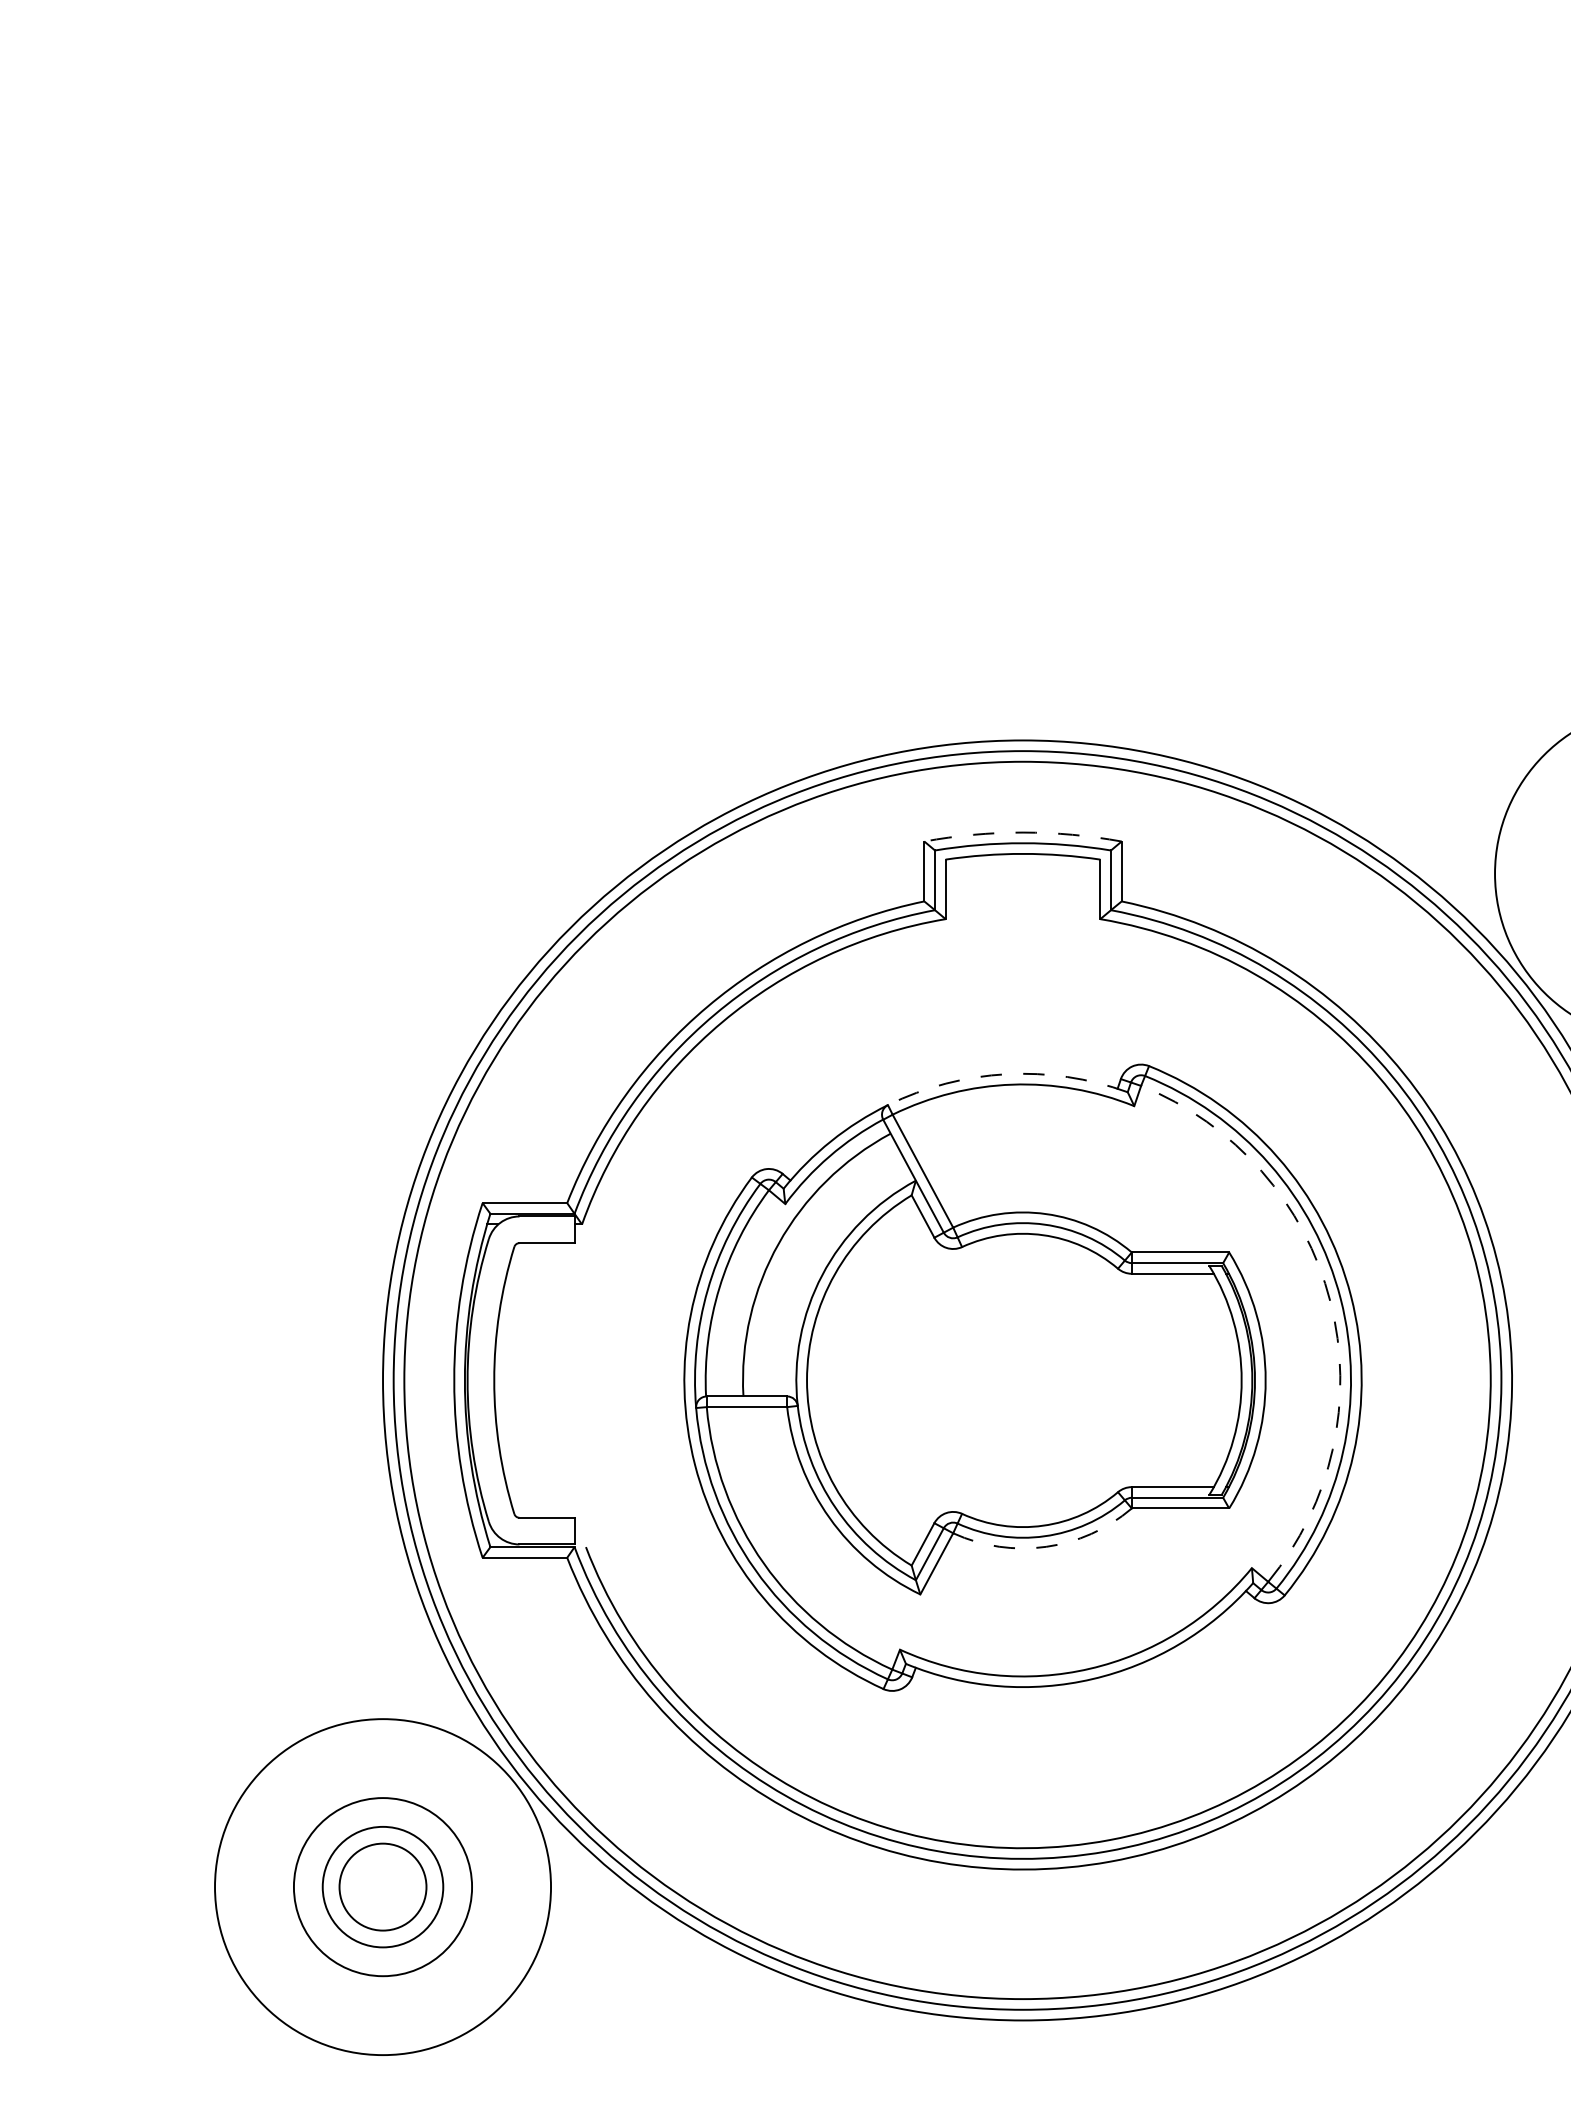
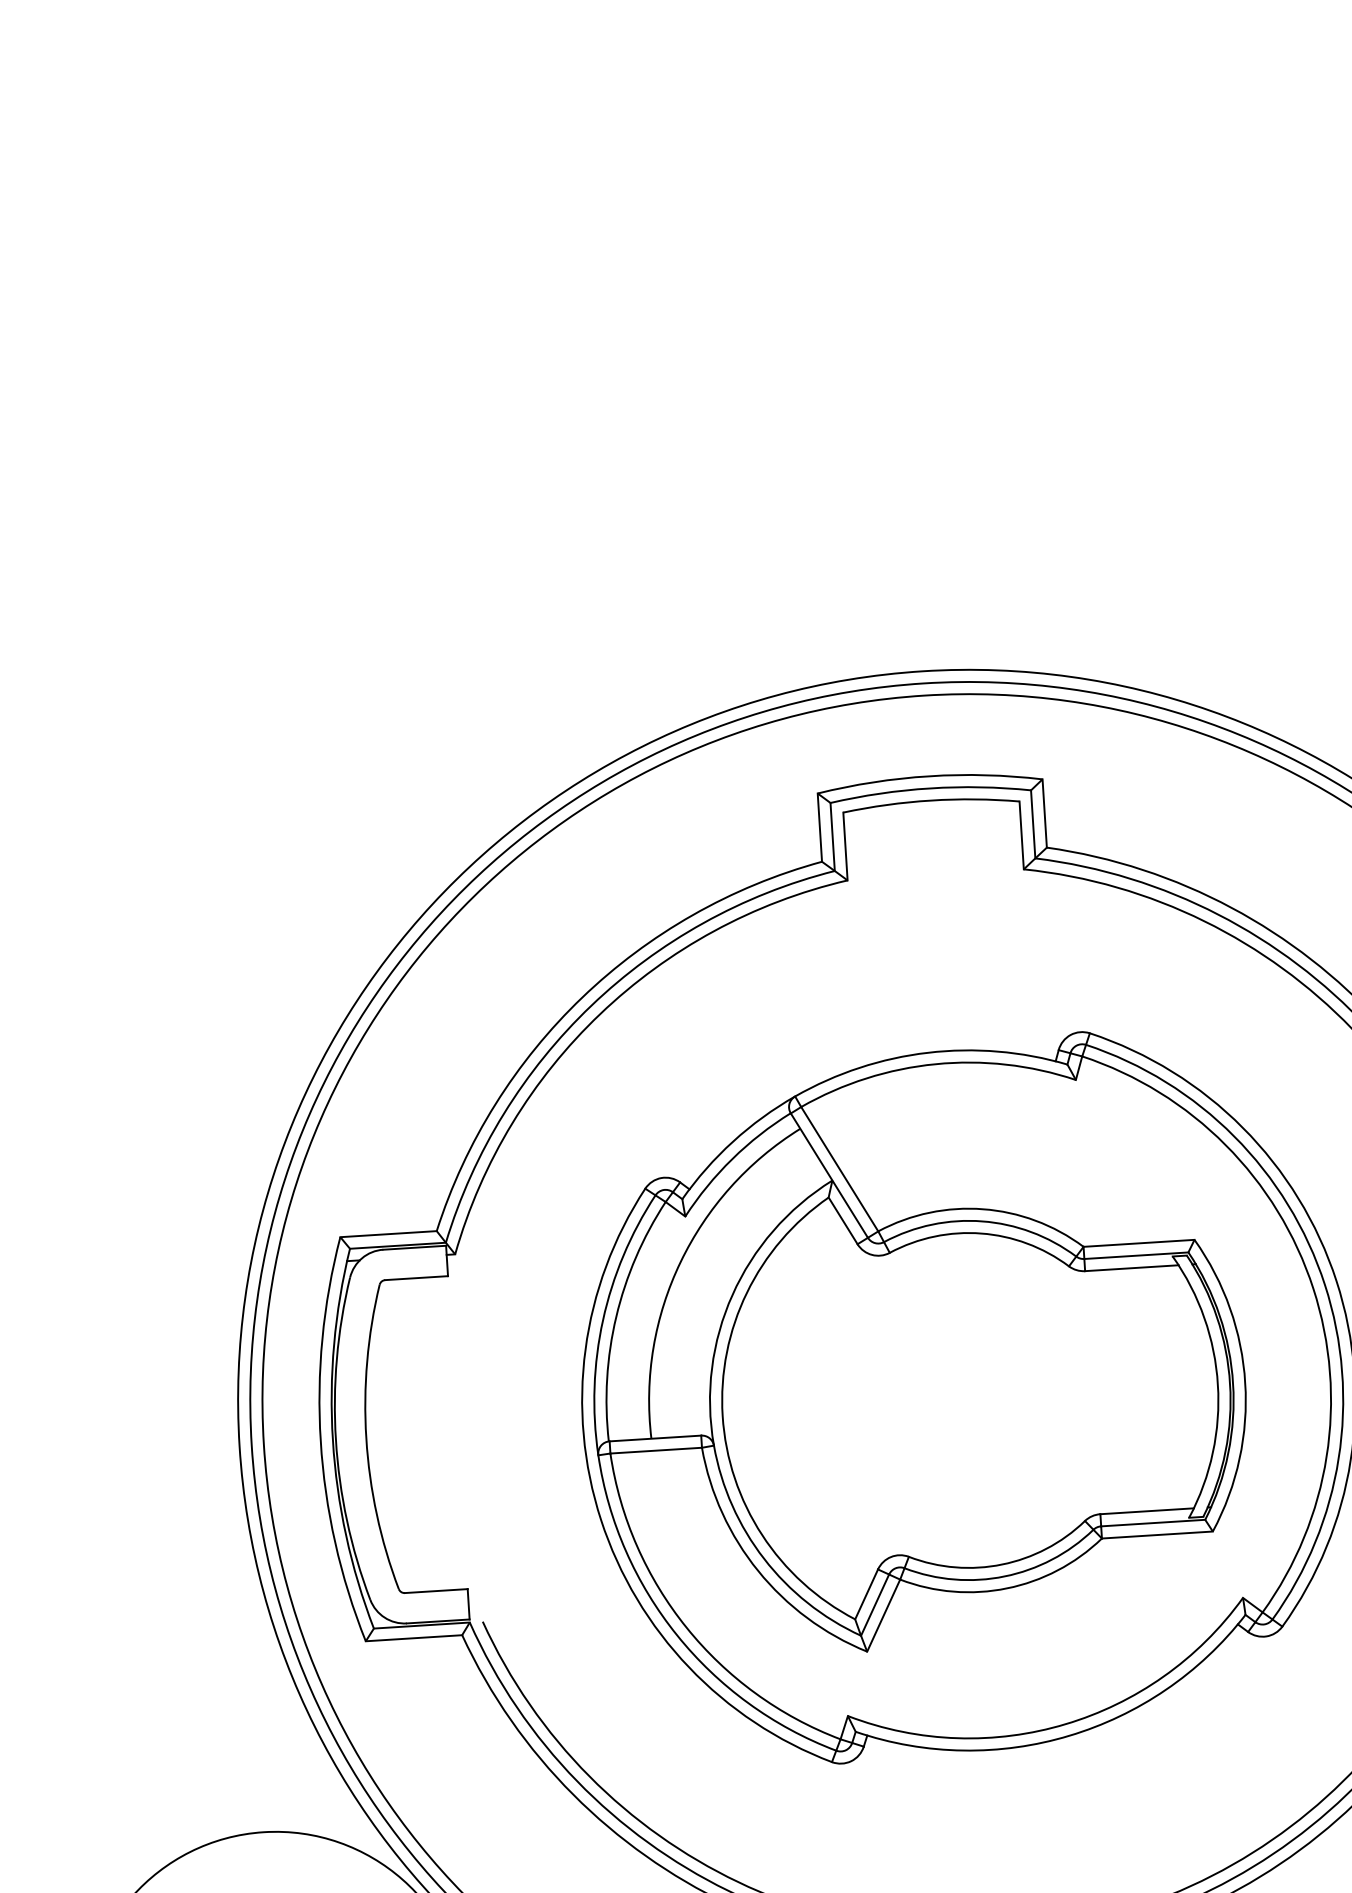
arc: (1023, 832) -> (930, 776), dashed -> solid
arc: (1006, 1074) -> (928, 1053), dashed -> solid
arc: (1330, 1301) -> (1313, 1288), dashed -> solid
arc: (1046, 1546) -> (1007, 1587), dashed -> solid

